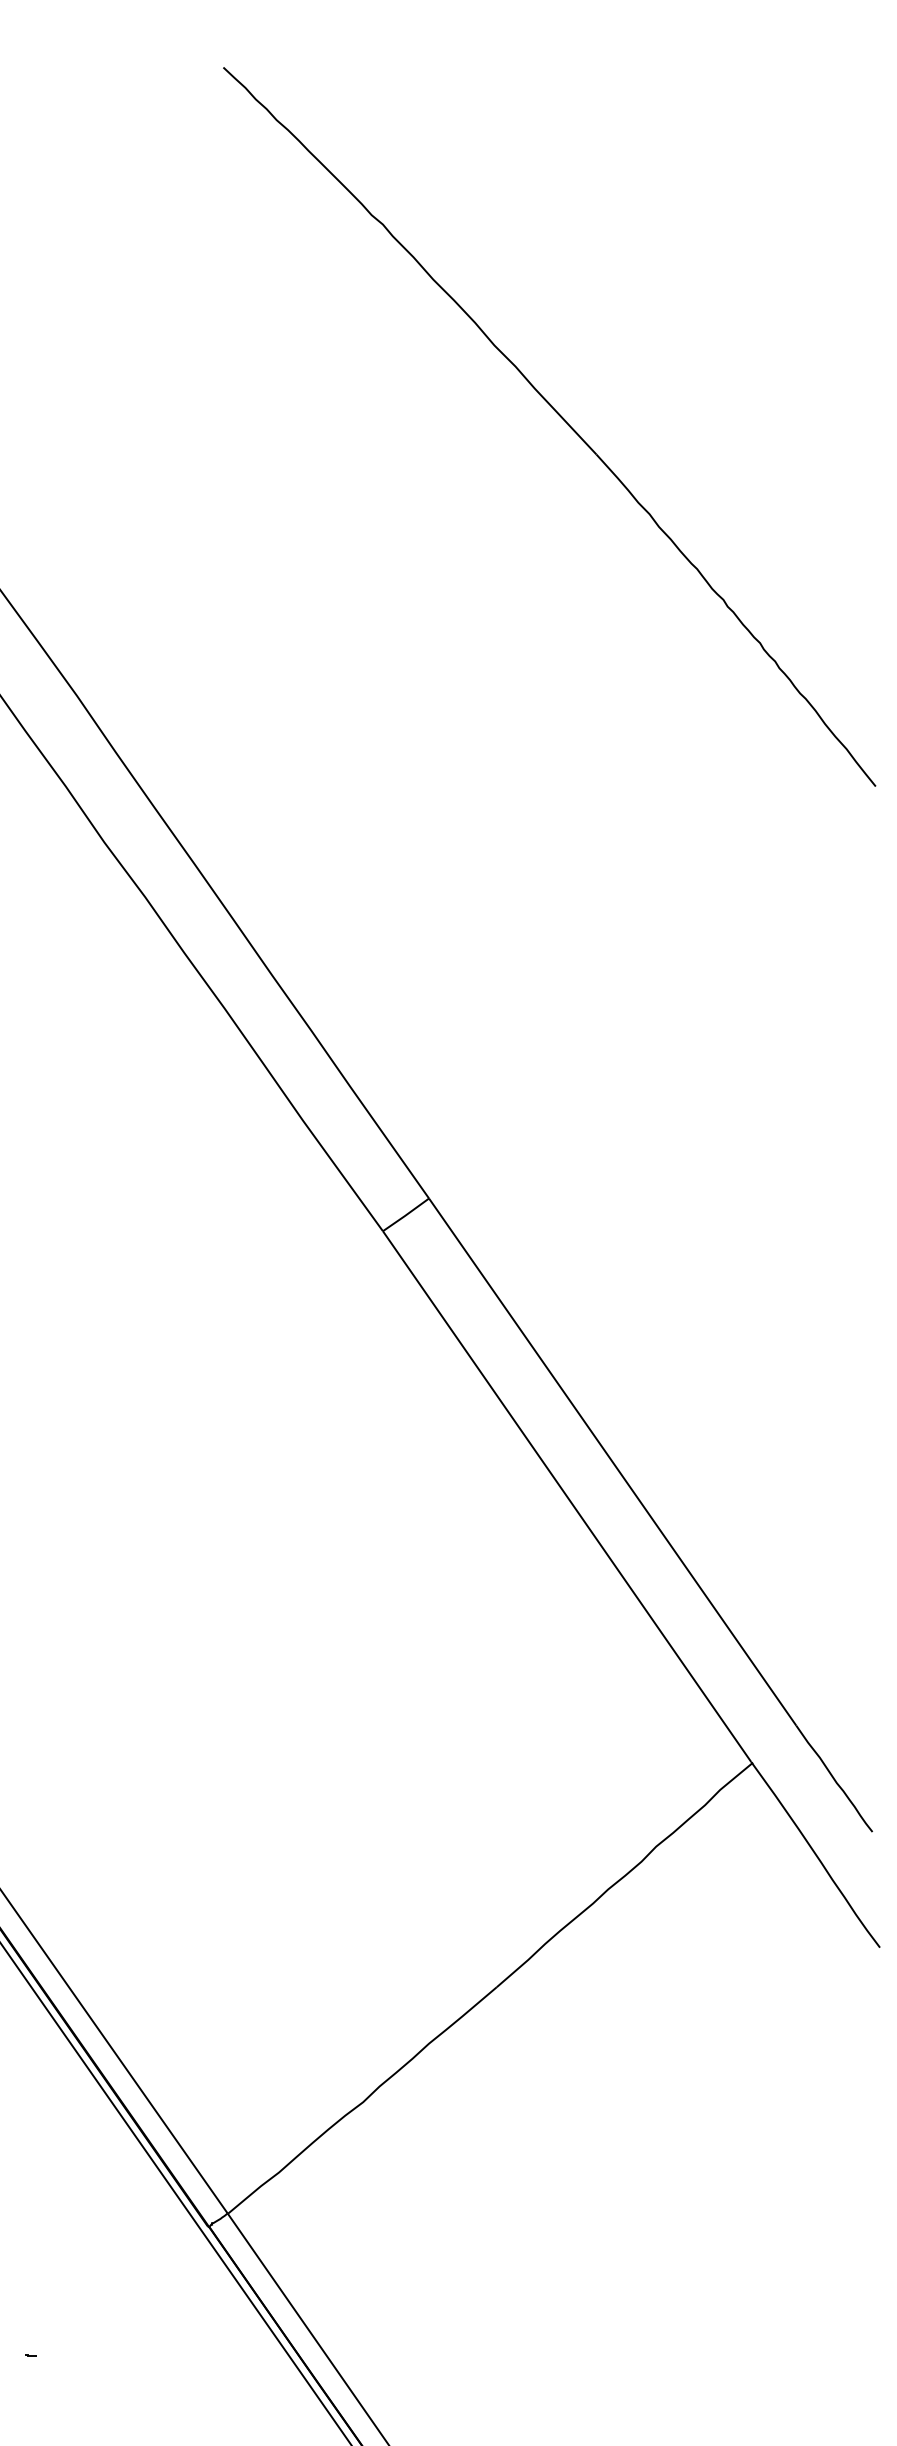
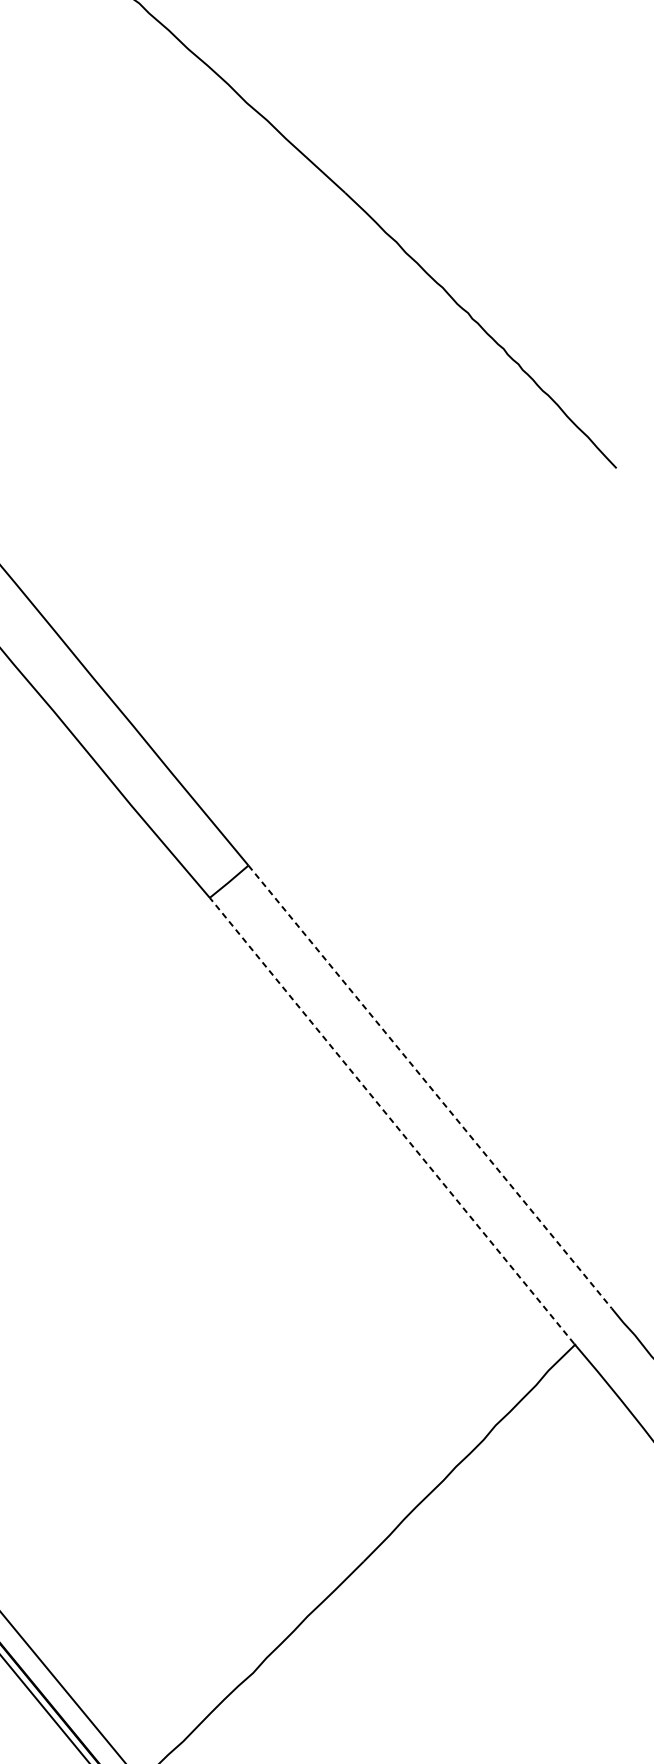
line: (612, 1462) -> (429, 1087), solid -> dashed
line: (567, 1496) -> (392, 1120), solid -> dashed

